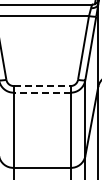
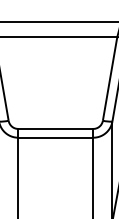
line: (42, 86) -> (56, 129), dashed -> solid
line: (42, 92) -> (56, 137), dashed -> solid

